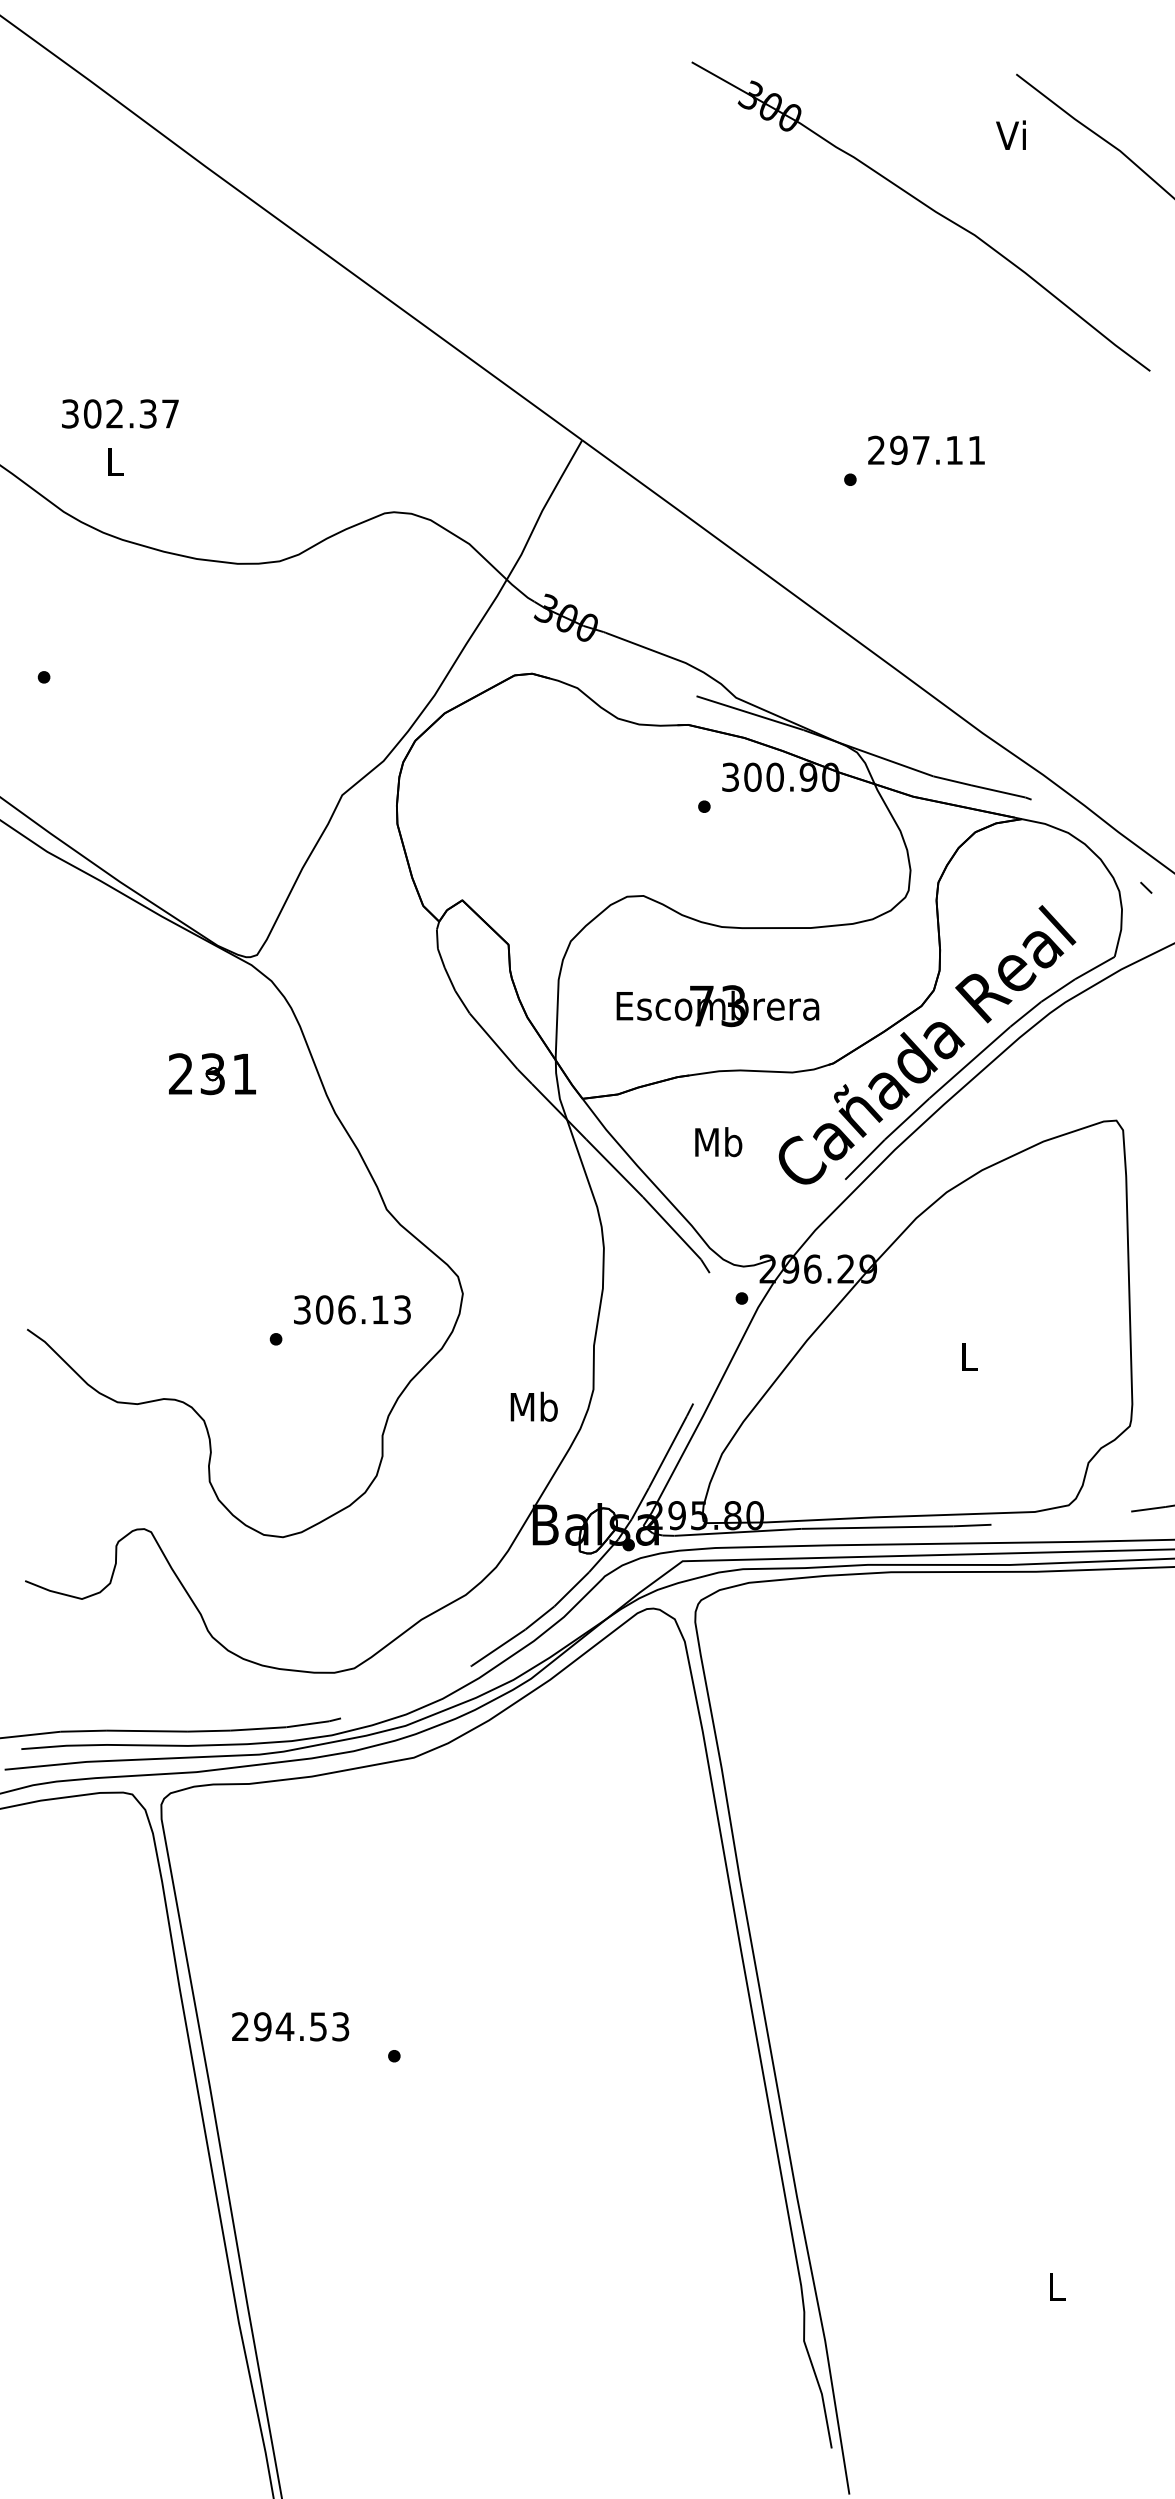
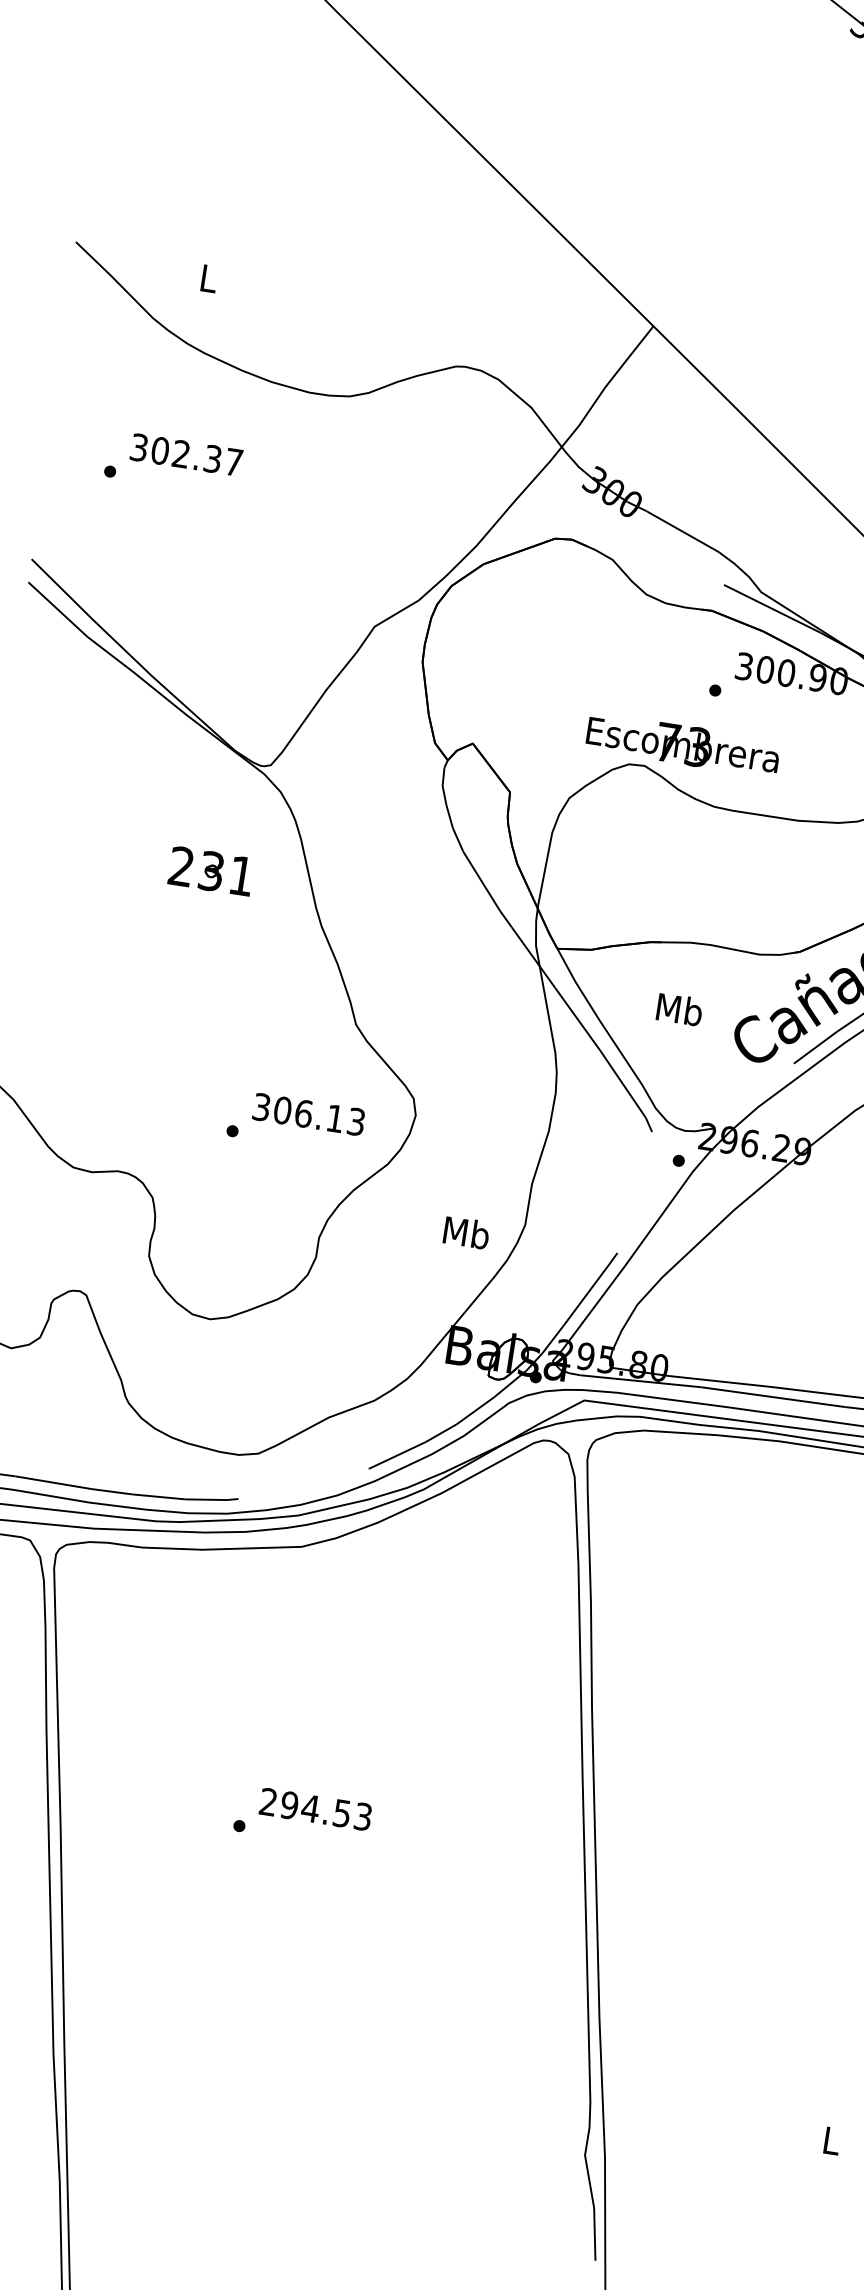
text: (120, 413) -> (186, 454), moved
text: (717, 1006) -> (682, 745), moved
text: (290, 2026) -> (315, 1809), moved

